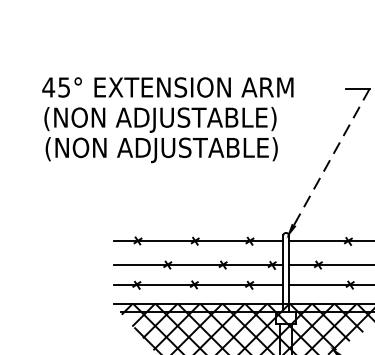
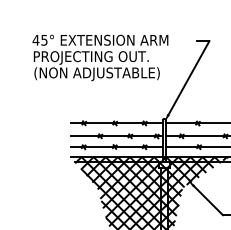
text: (160, 119) -> (96, 57), (NON ADJUSTABLE) -> PROJECTING OUT.
line: (332, 156) -> (189, 77), dashed -> solid

